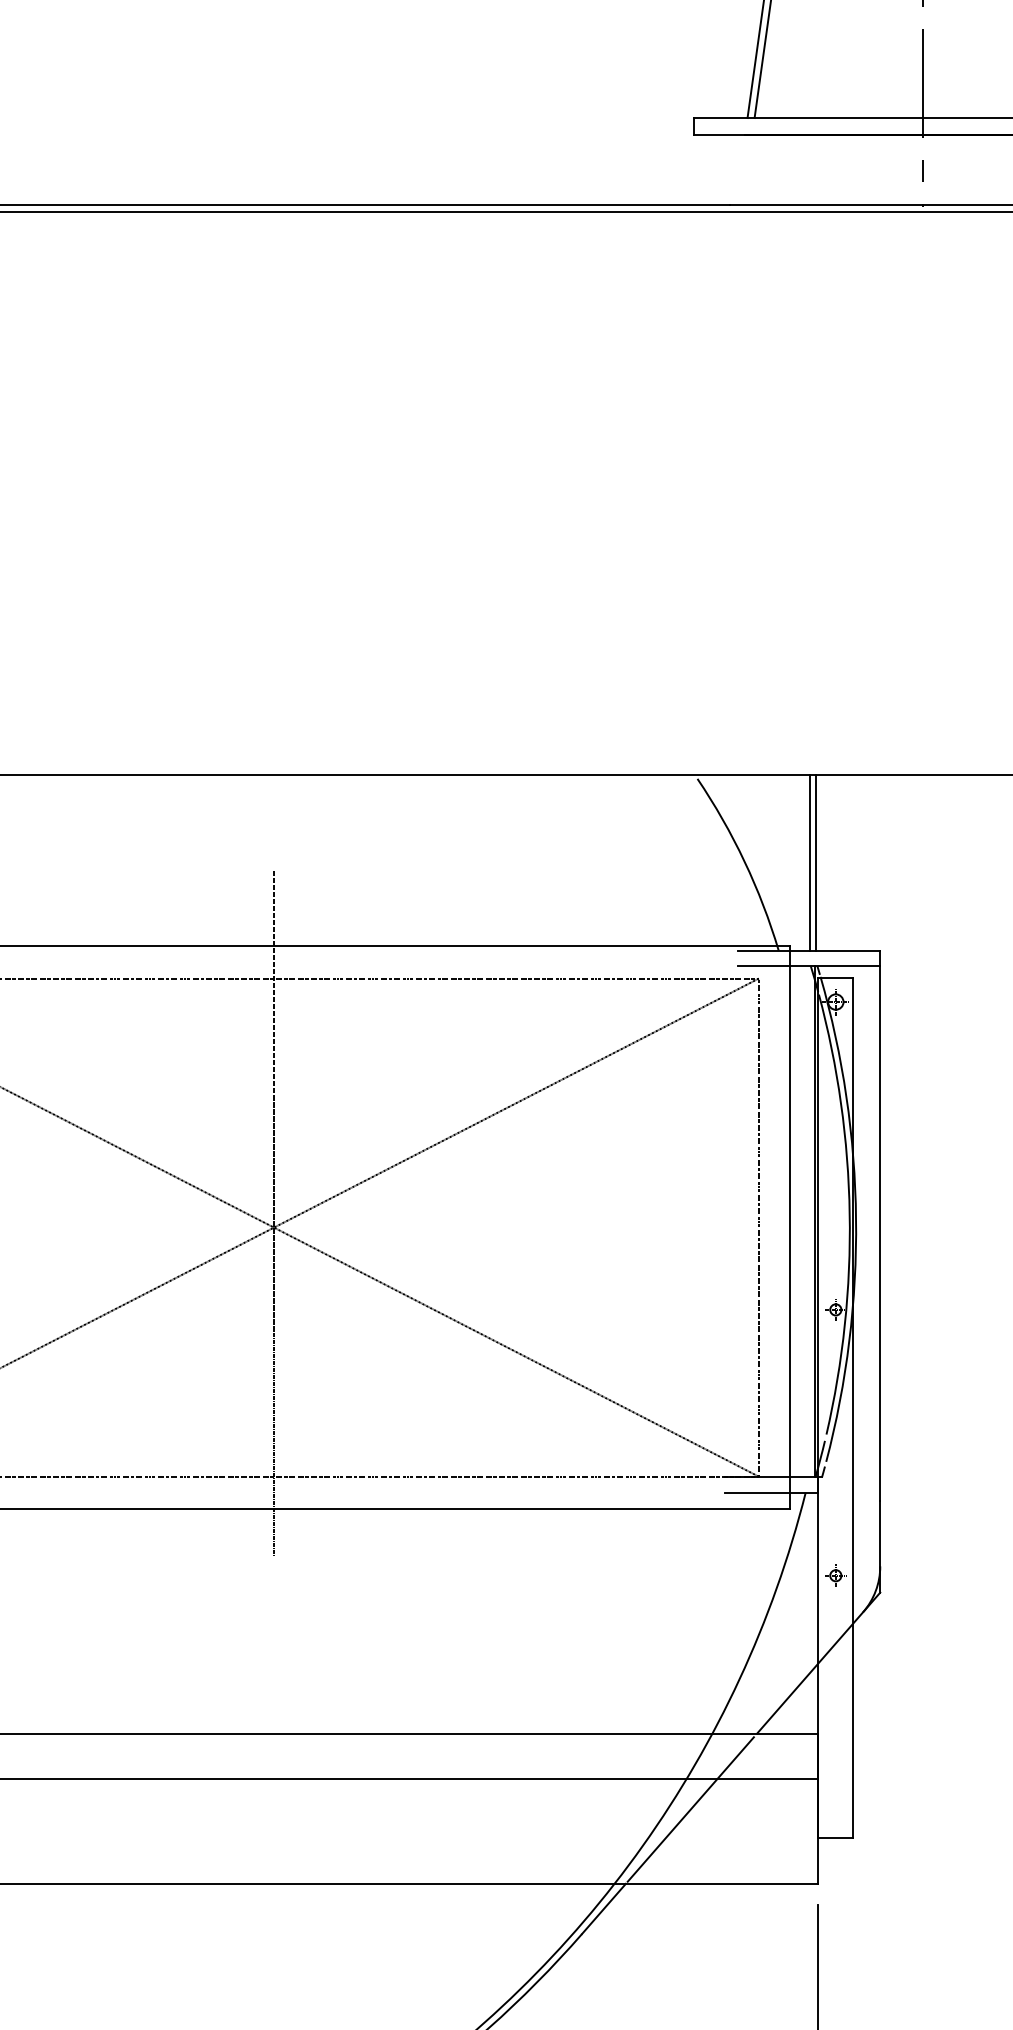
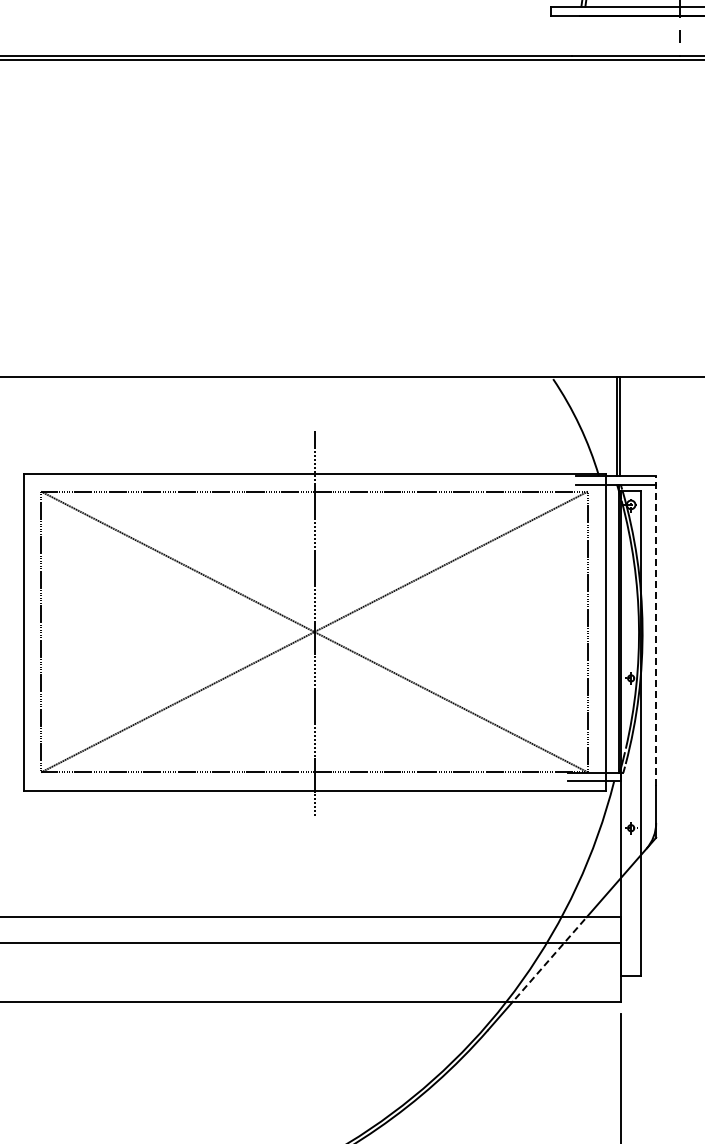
line: (880, 1224) -> (656, 630), solid -> dashed
line: (690, 1810) -> (549, 960), solid -> dashed

